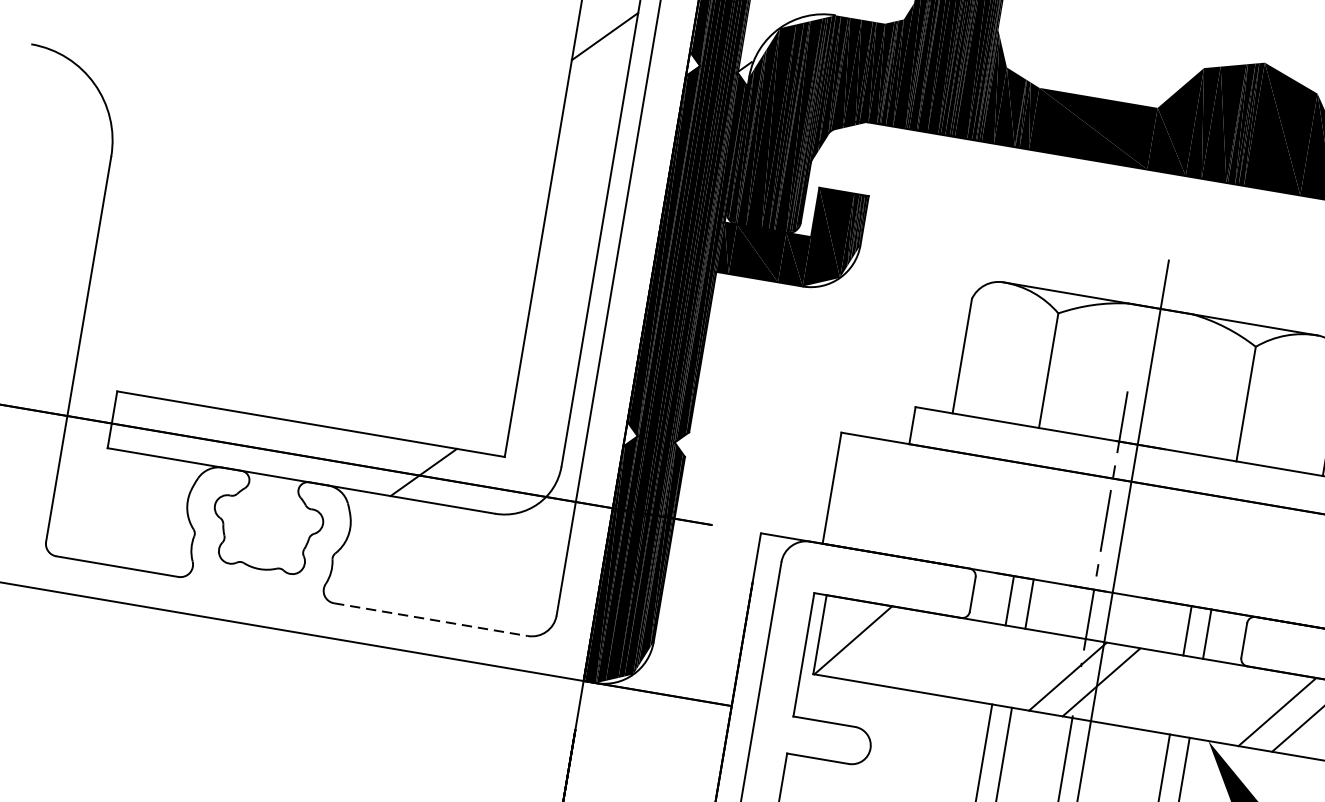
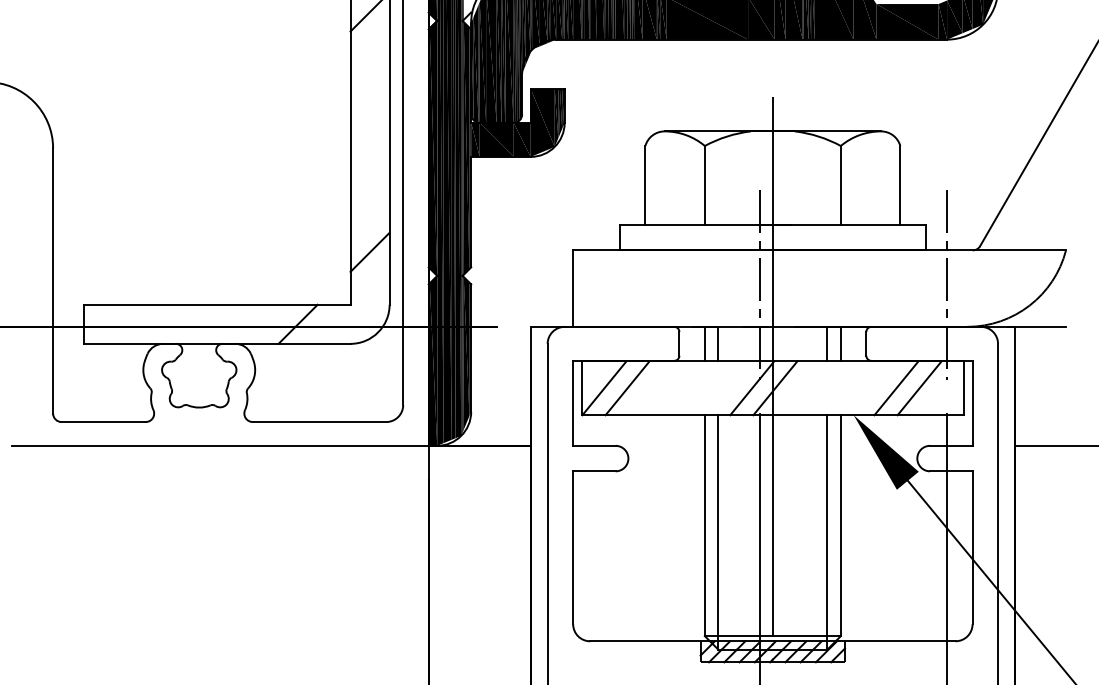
line: (545, 384) -> (369, 251), added
line: (430, 620) -> (319, 422), dashed -> solid
line: (886, 646) -> (627, 388), added

